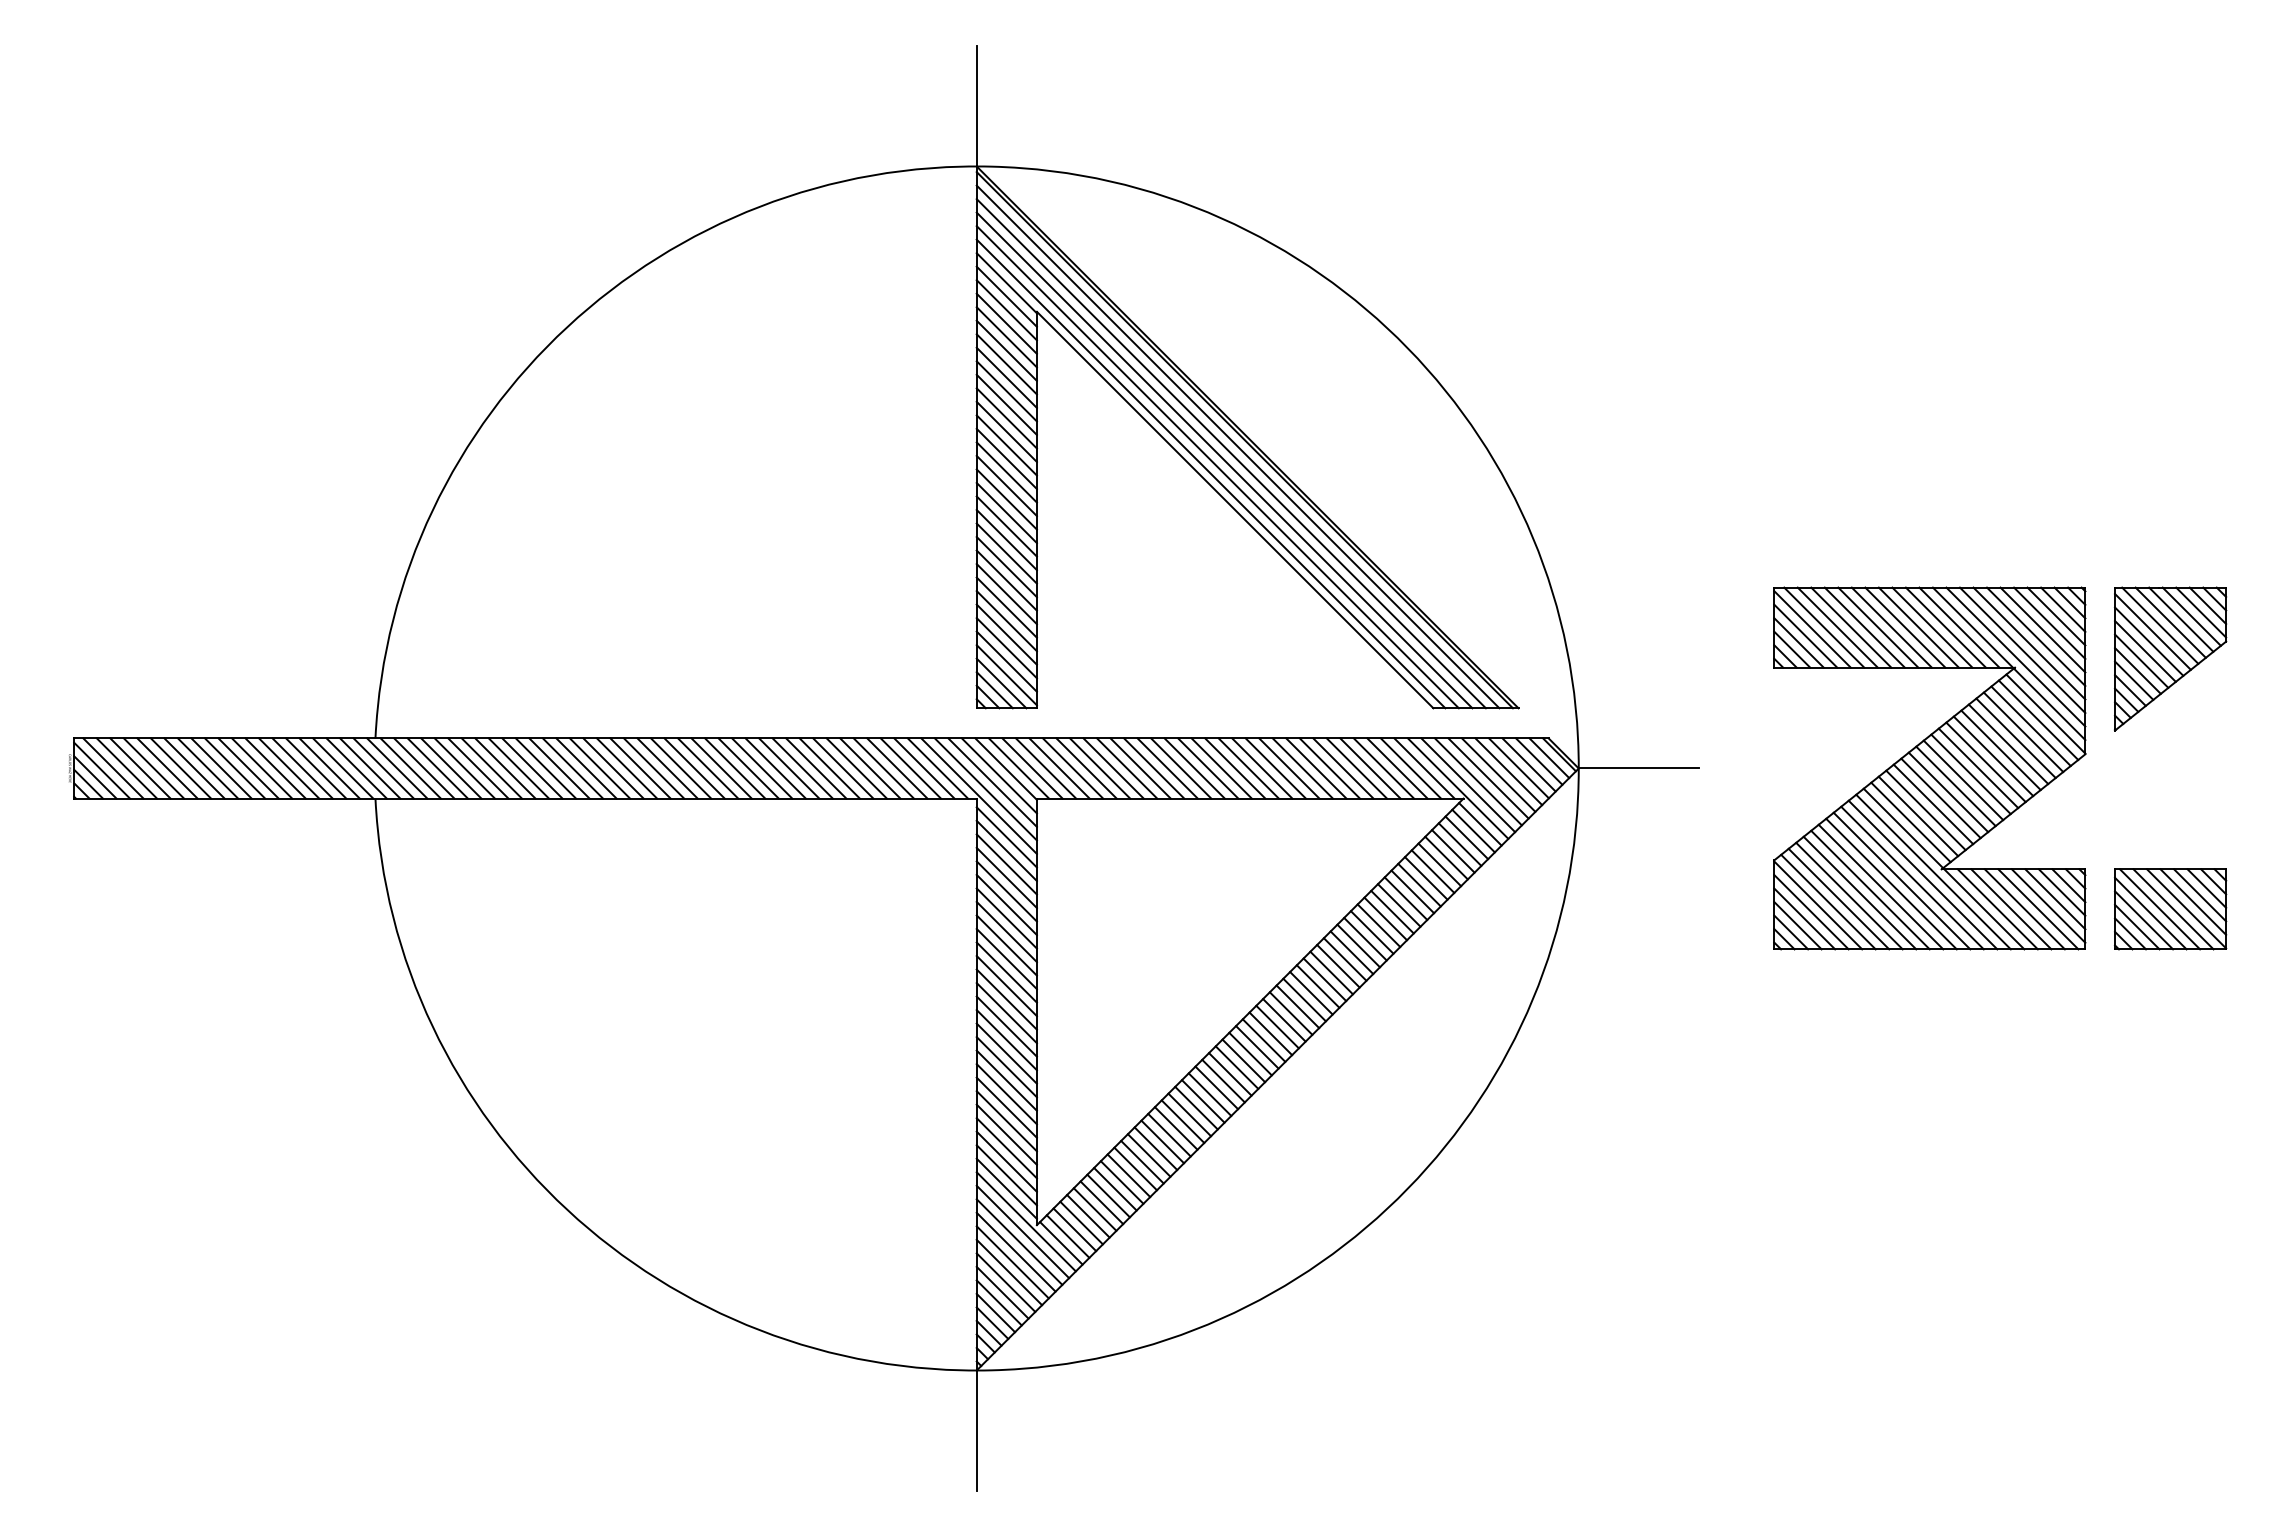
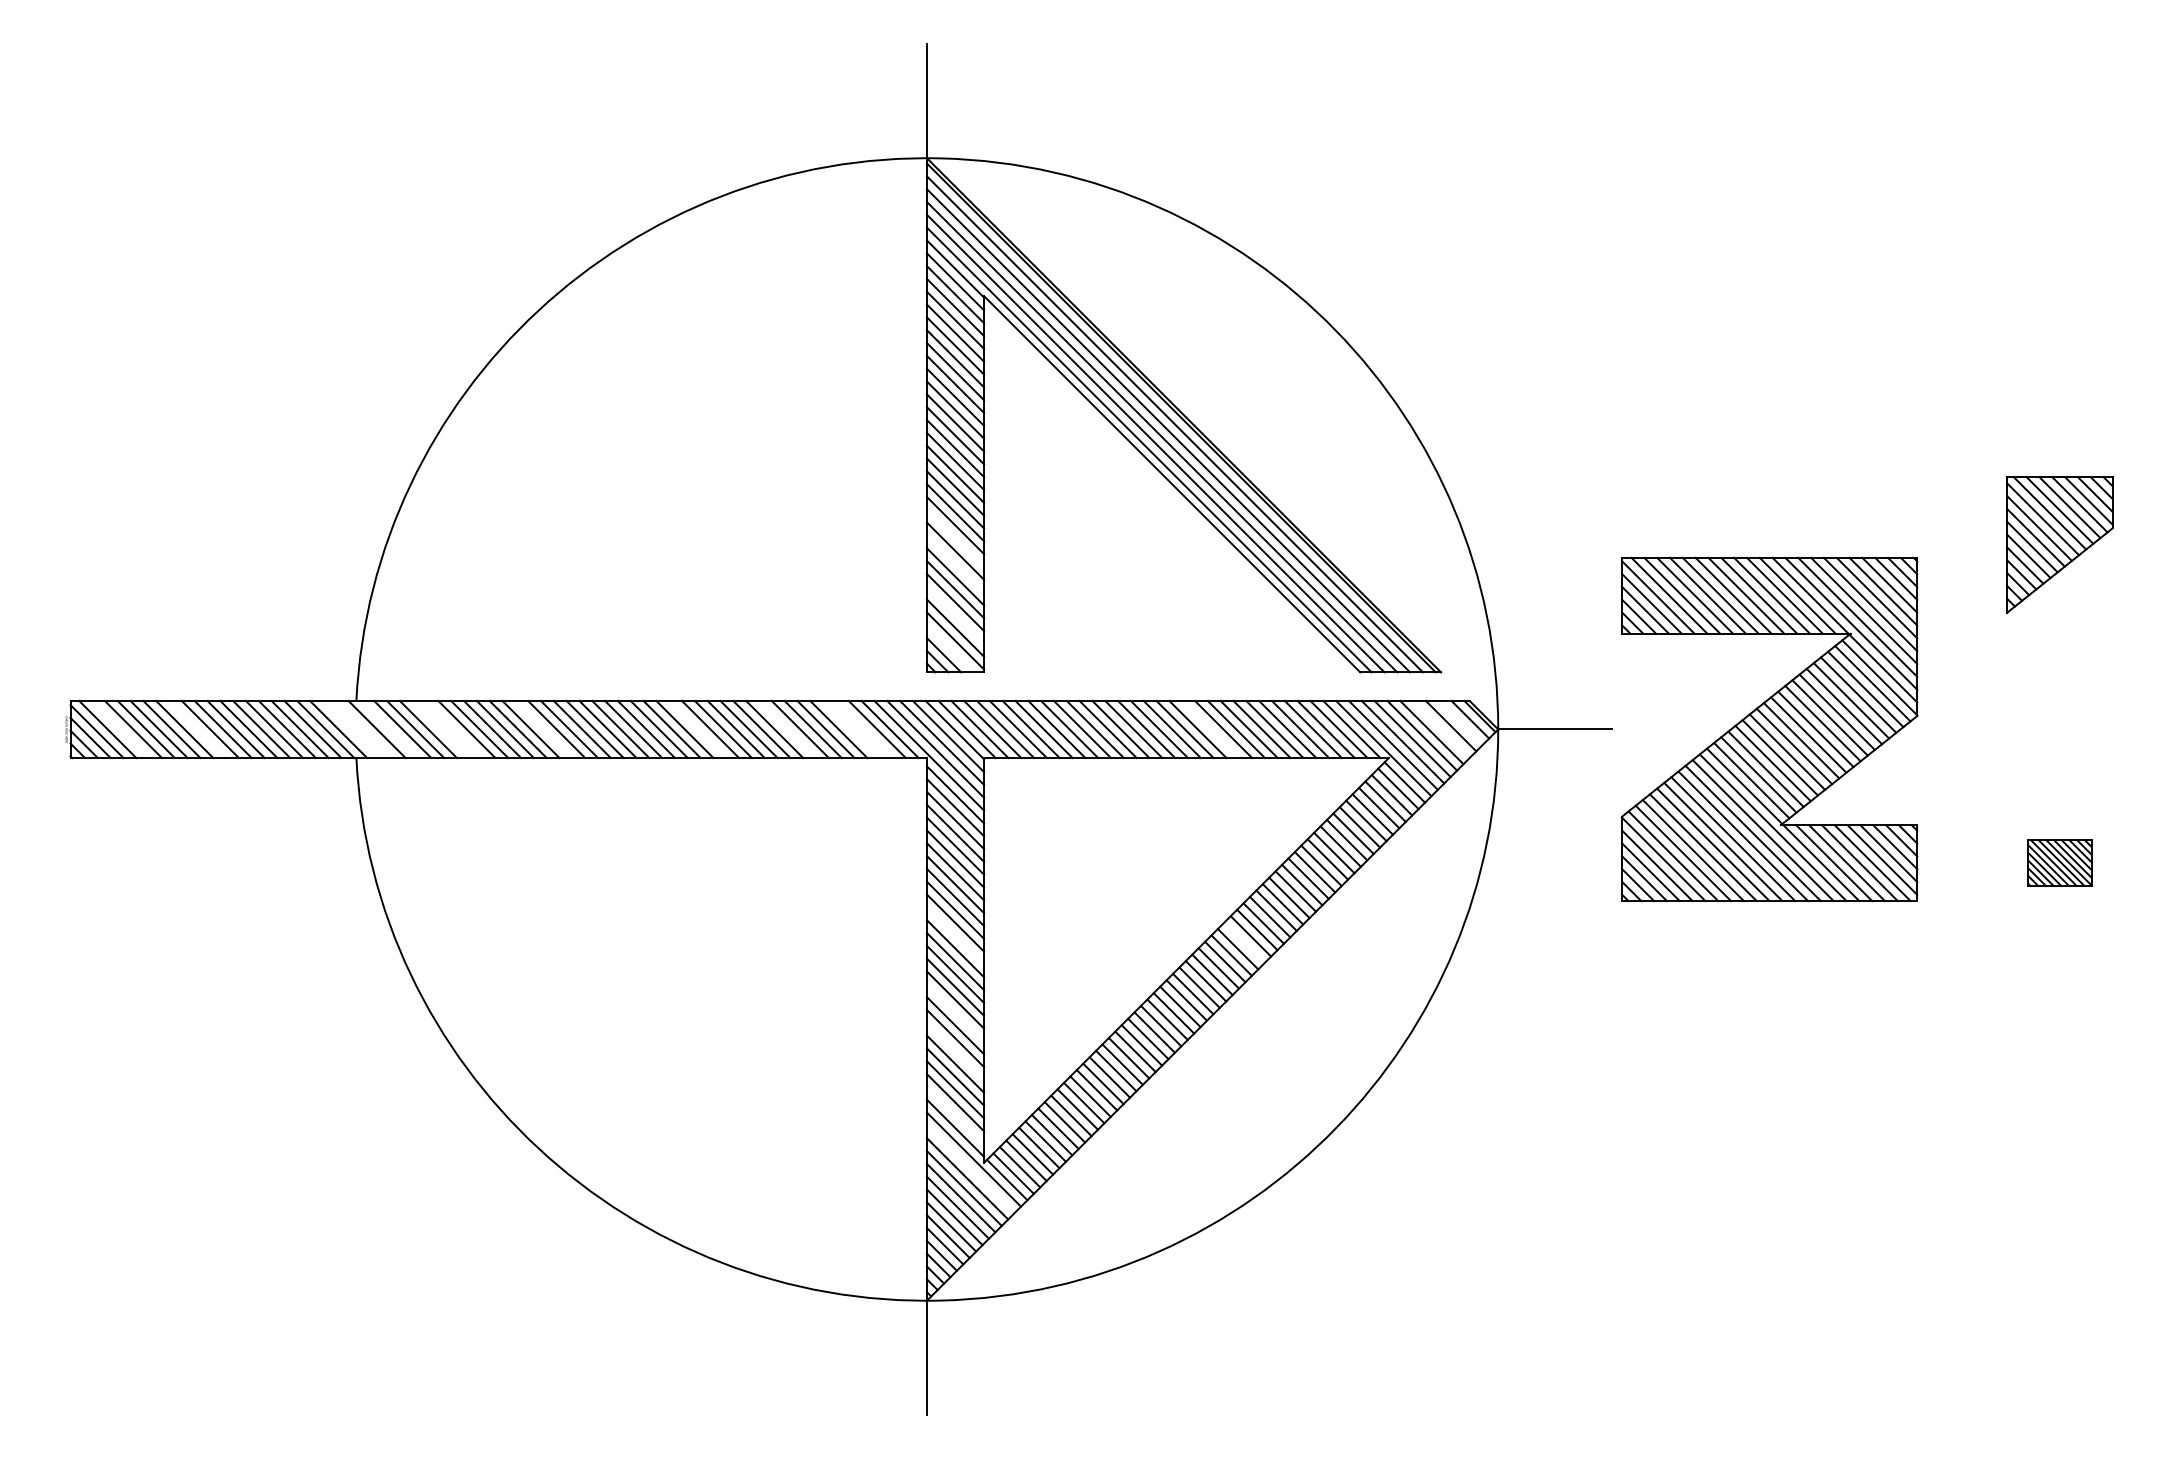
line: (1006, 566) -> (955, 537), removed
line: (1006, 594) -> (955, 564), removed
line: (1006, 648) -> (955, 615), removed
part: (2170, 658) -> (2059, 544), moved
line: (1001, 683) -> (950, 648), removed
line: (1539, 761) -> (1460, 722), removed
line: (126, 768) -> (120, 729), removed
line: (207, 768) -> (197, 729), removed
line: (370, 768) -> (351, 729), removed
line: (383, 768) -> (364, 729), removed
line: (410, 768) -> (389, 729), removed
line: (464, 768) -> (440, 729), removed
line: (478, 768) -> (454, 729), removed
line: (572, 768) -> (543, 729), removed
line: (735, 768) -> (698, 729), removed
line: (829, 768) -> (787, 729), removed
line: (897, 768) -> (851, 729), removed
line: (910, 768) -> (864, 729), removed
line: (1275, 768) -> (1210, 729), removed
line: (1518, 768) -> (1441, 729), removed
part: (1929, 768) -> (1769, 729), moved
part: (2170, 909) -> (2059, 863), size x0.6
line: (1006, 985) -> (955, 935), removed
line: (1311, 993) -> (1244, 943), removed
line: (1006, 1067) -> (955, 1013), removed
line: (1006, 1107) -> (955, 1051), removed
line: (1006, 1175) -> (955, 1115), removed
line: (1022, 1231) -> (970, 1168), removed

